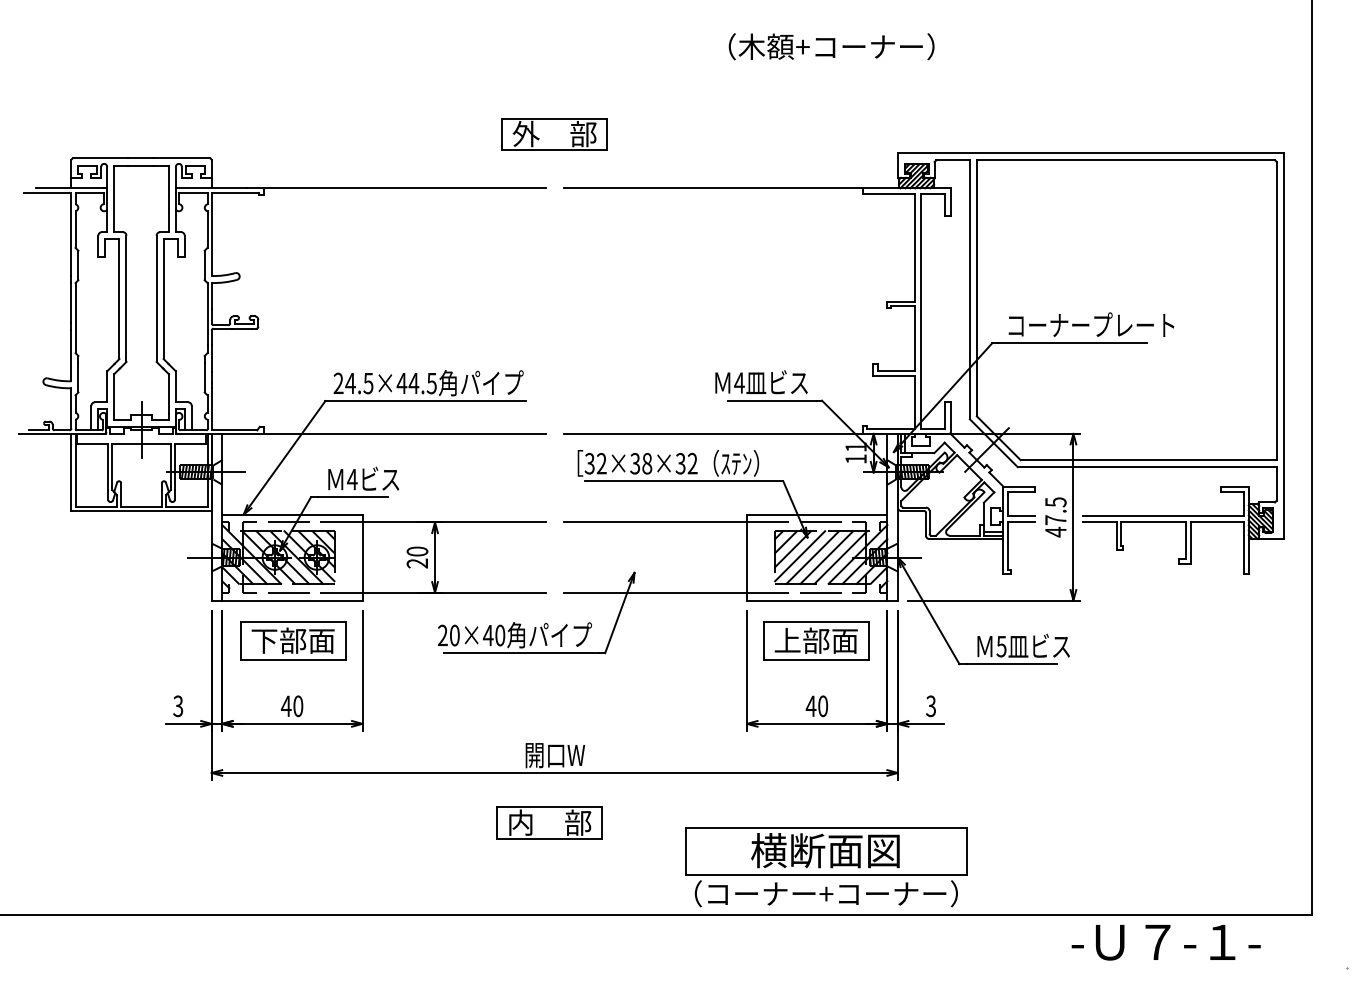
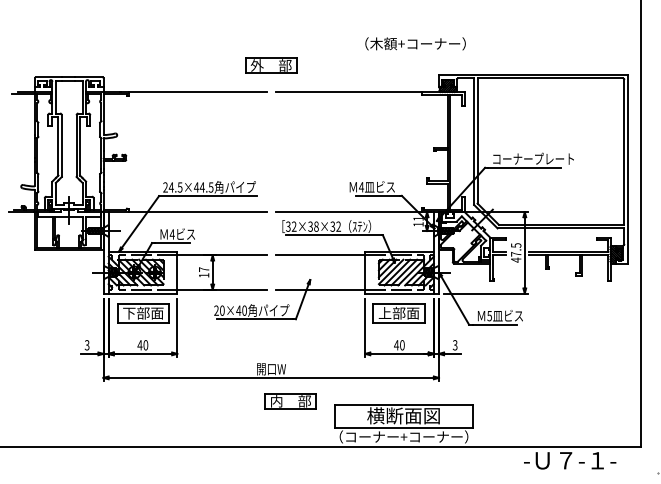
text: (831, 45) -> (415, 43), moved
text: (416, 557) -> (203, 272), 20 -> 17
part: (549, 823) -> (290, 401), moved

